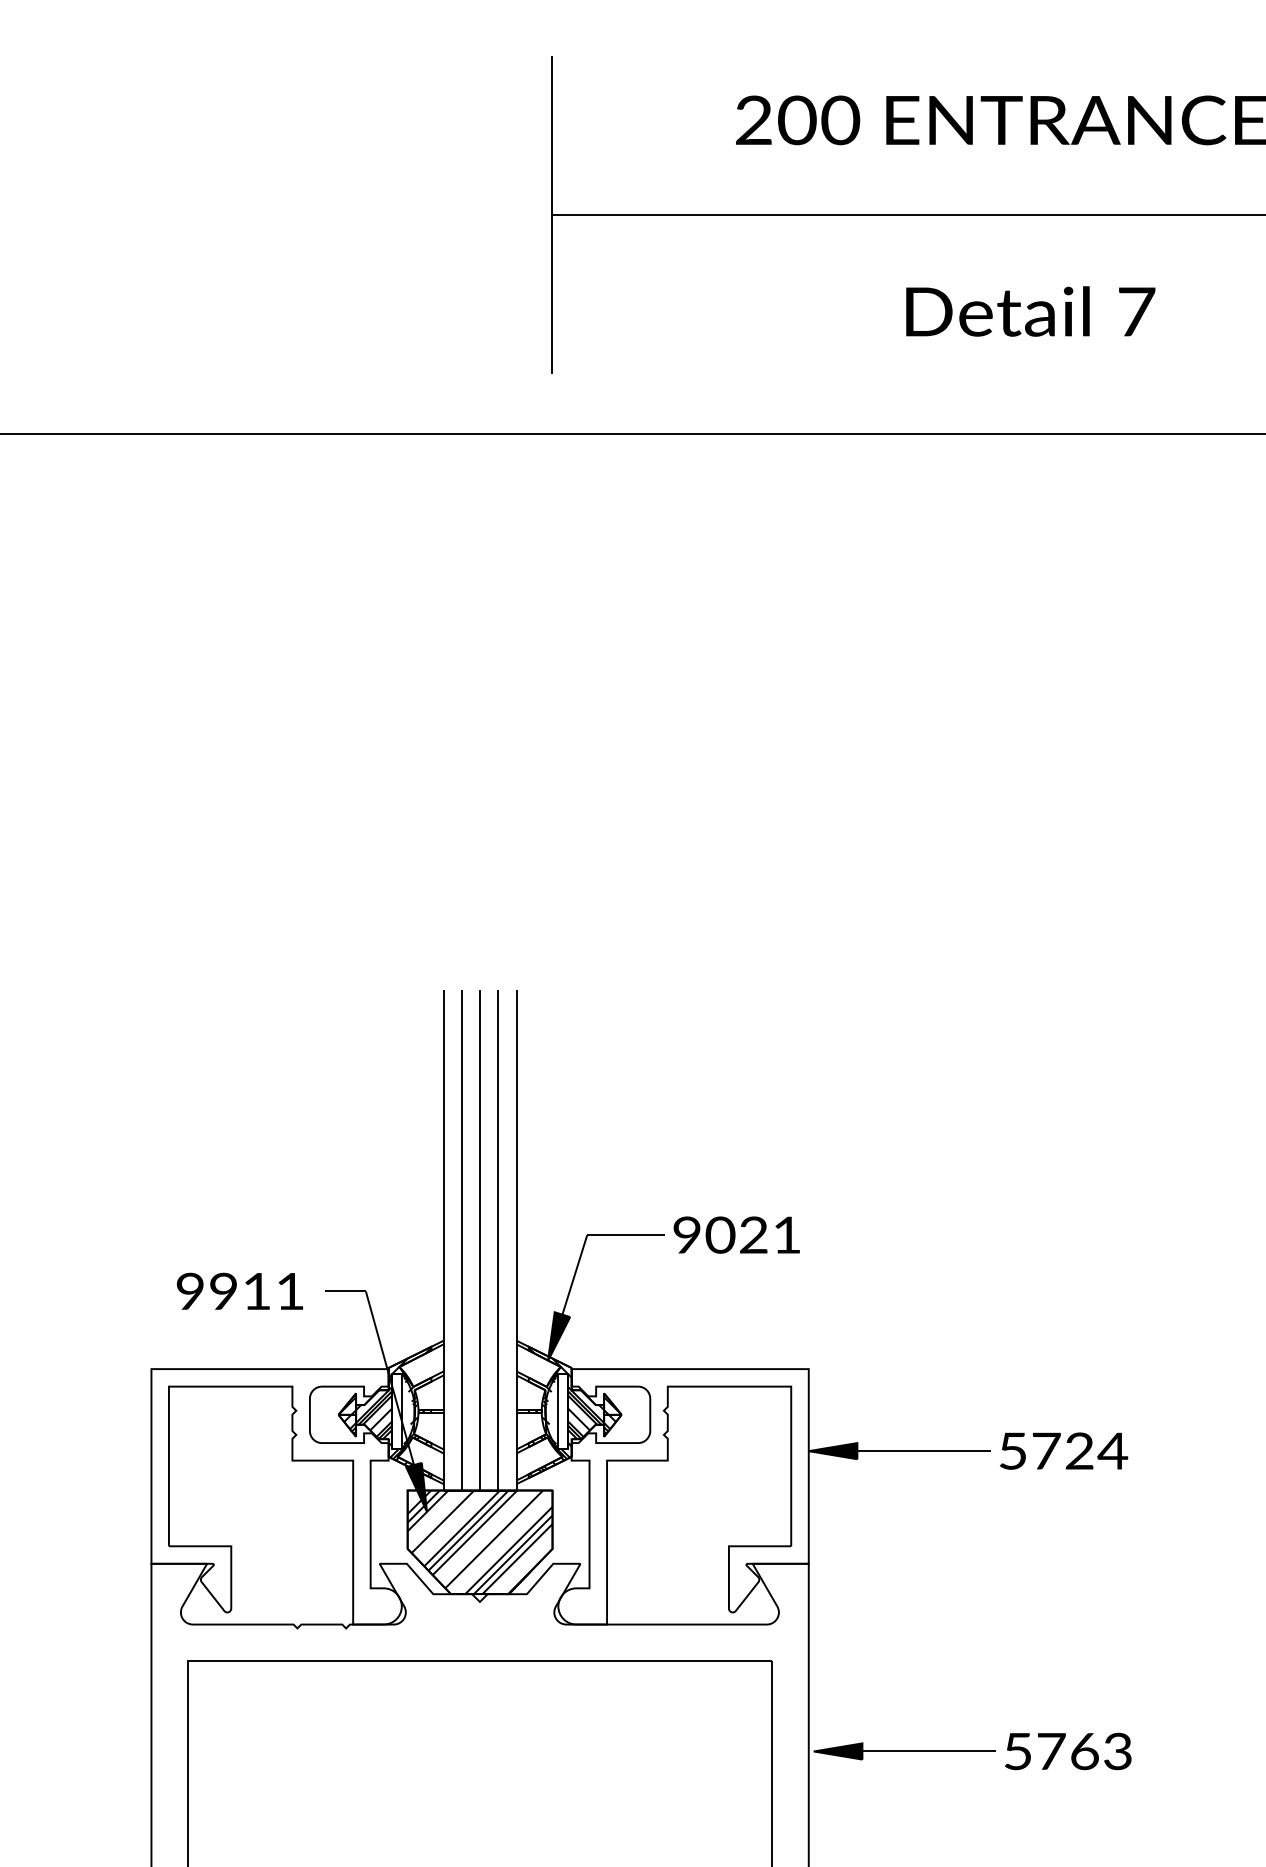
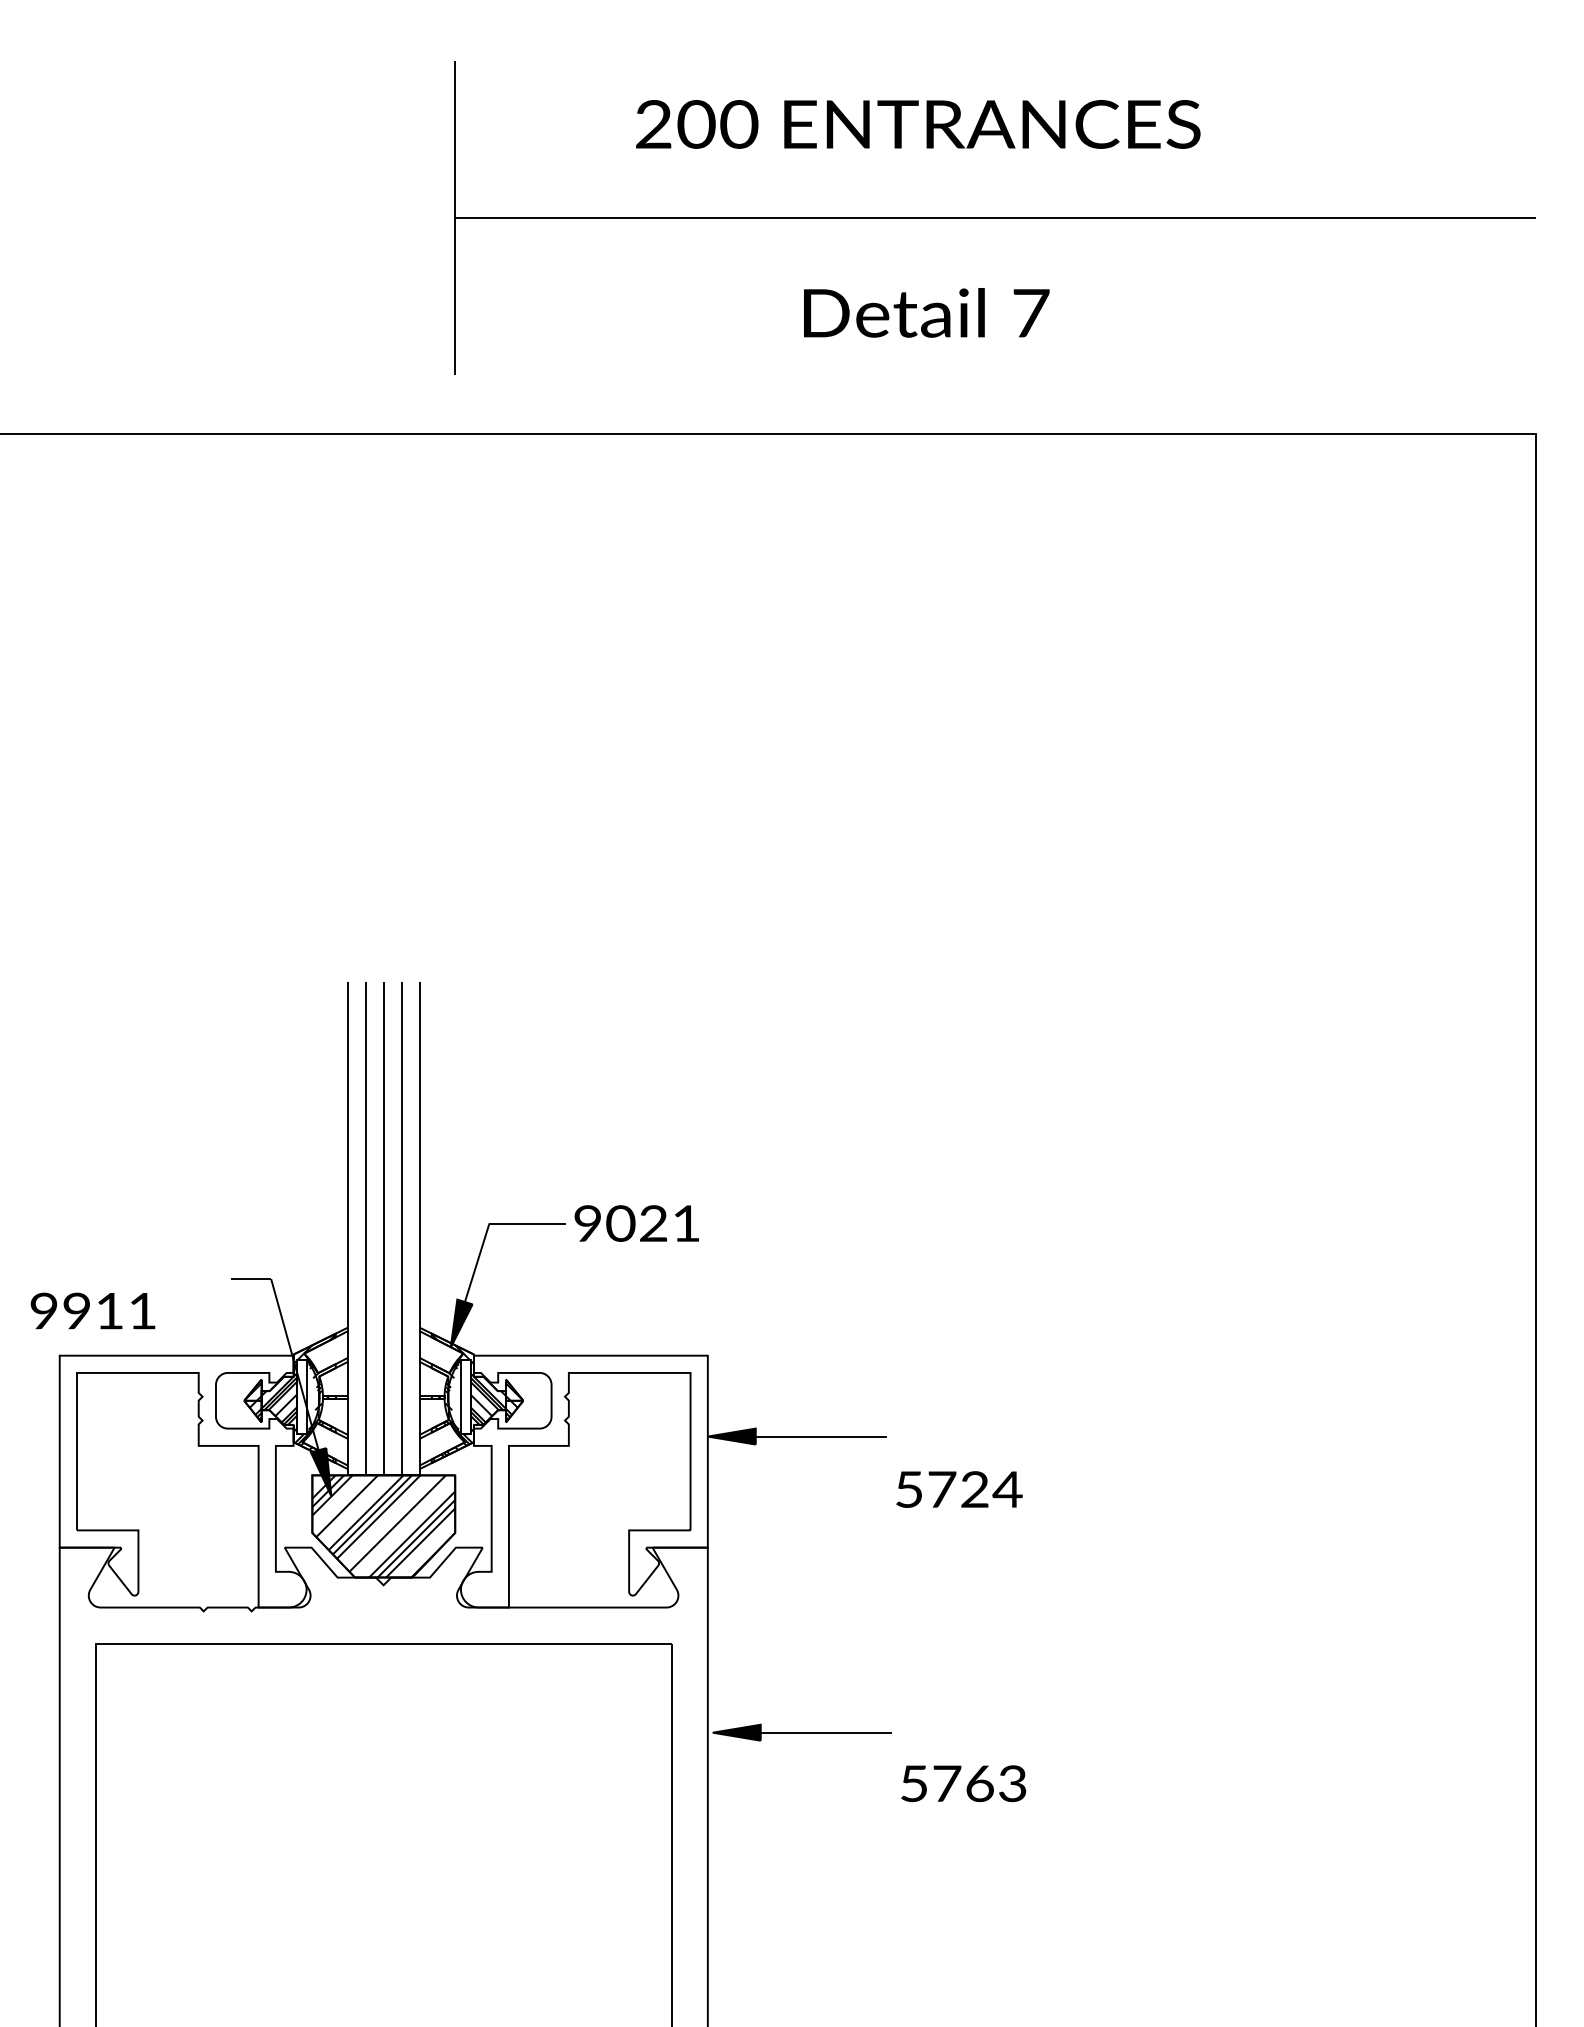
text: (239, 1290) -> (92, 1310), moved
text: (1063, 1451) -> (959, 1489), moved
text: (1068, 1751) -> (963, 1783), moved

